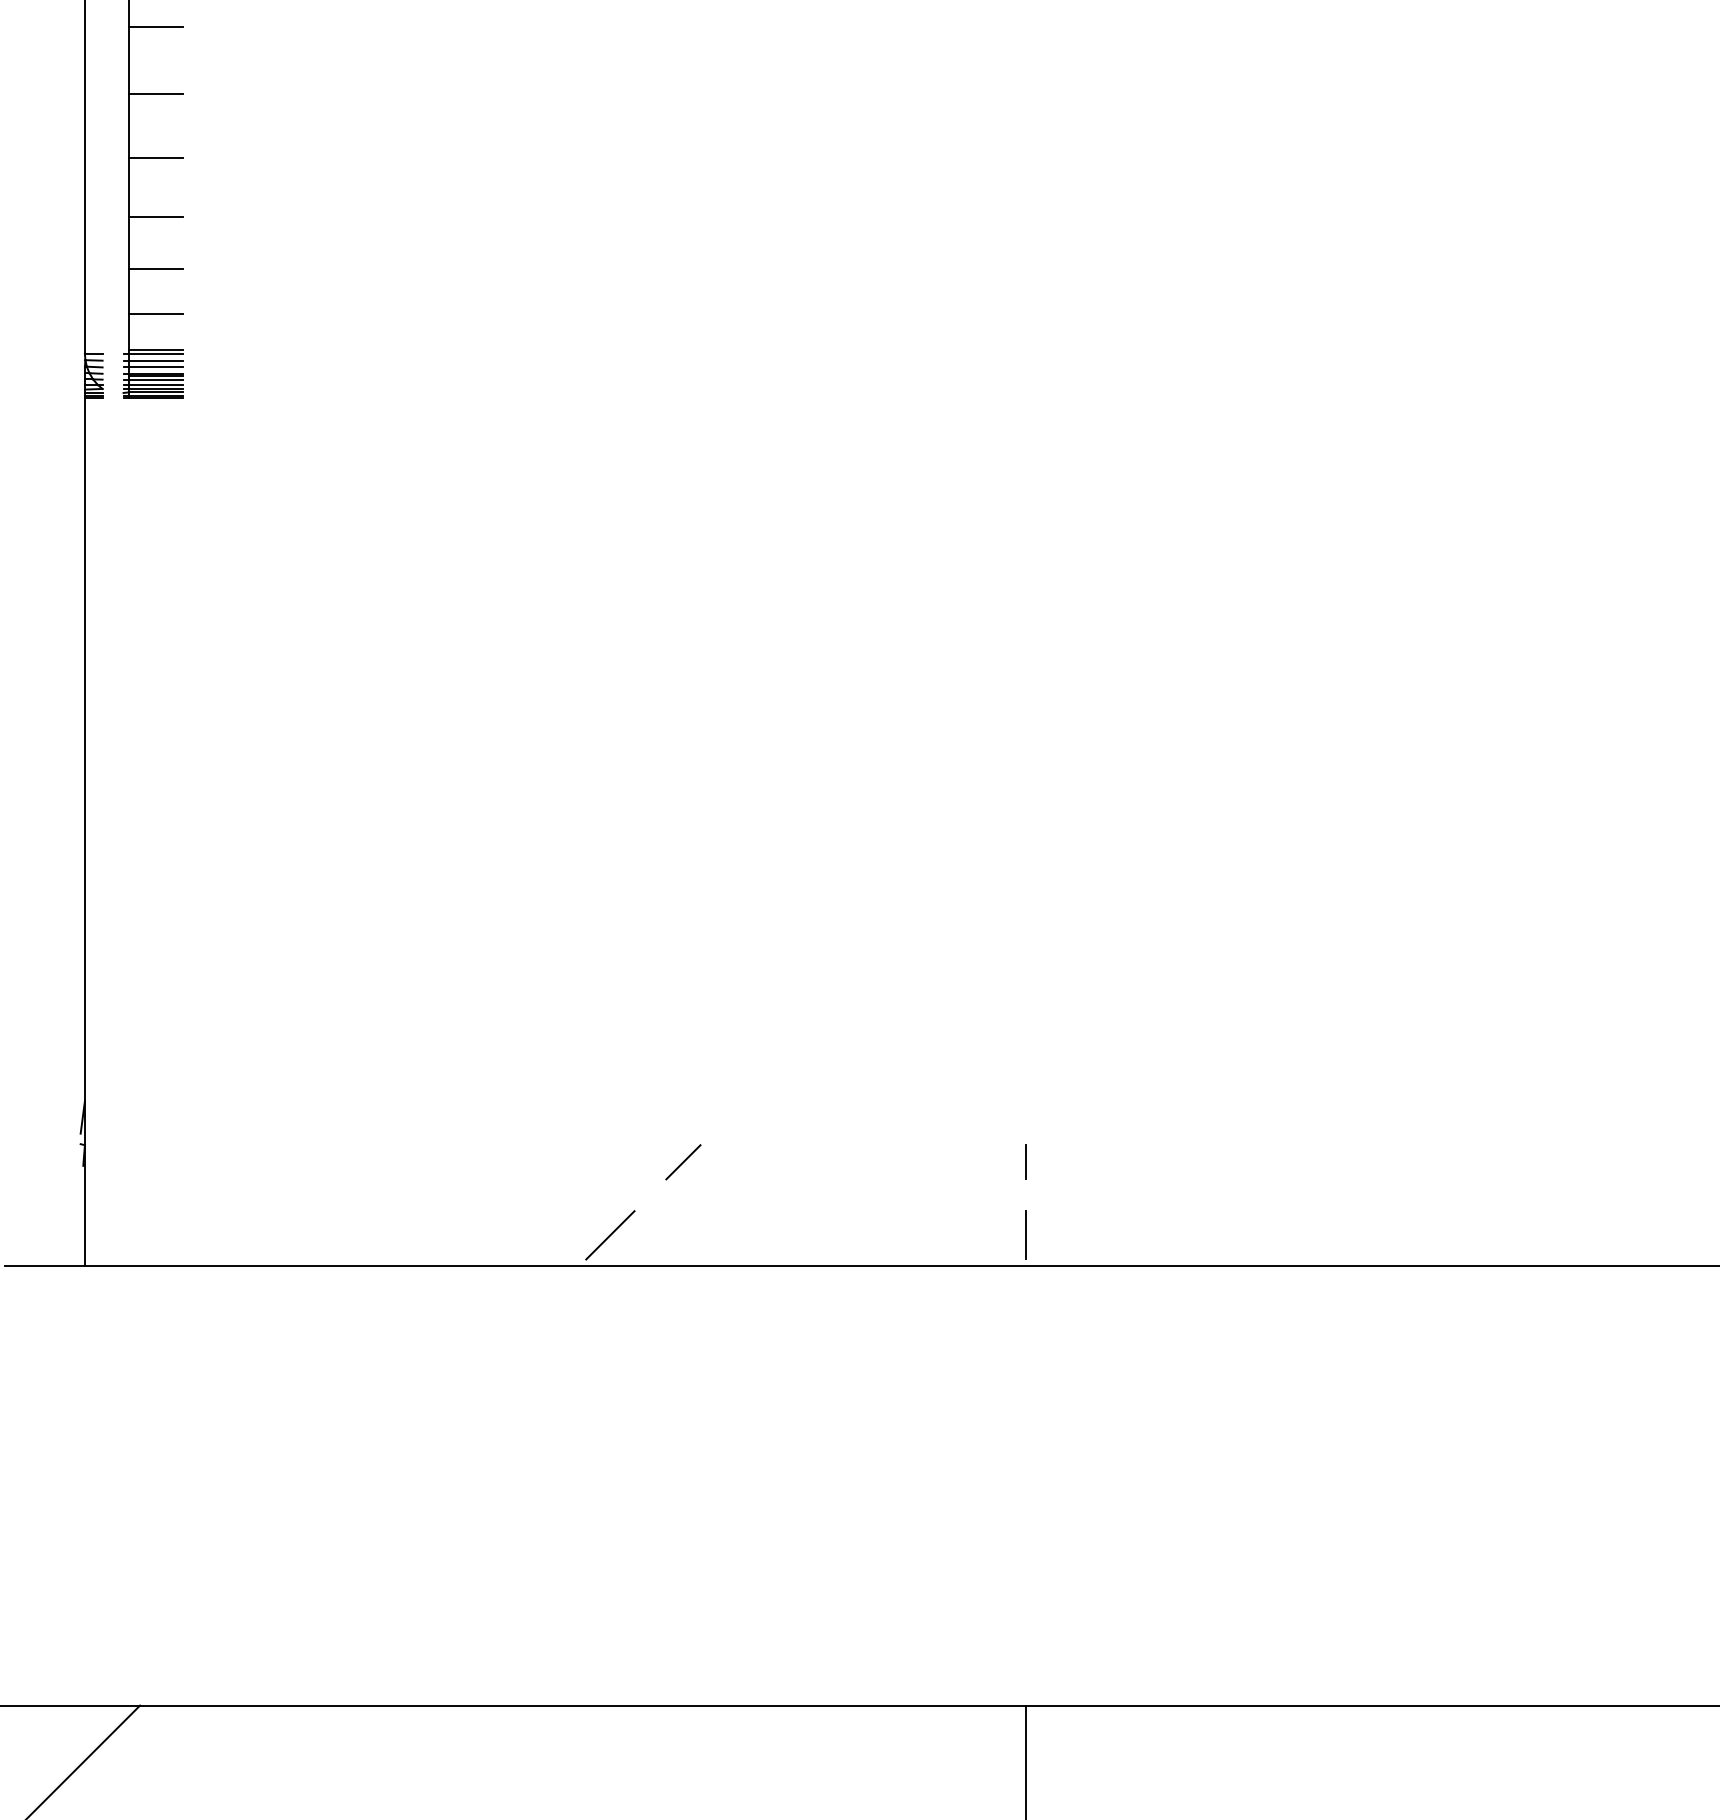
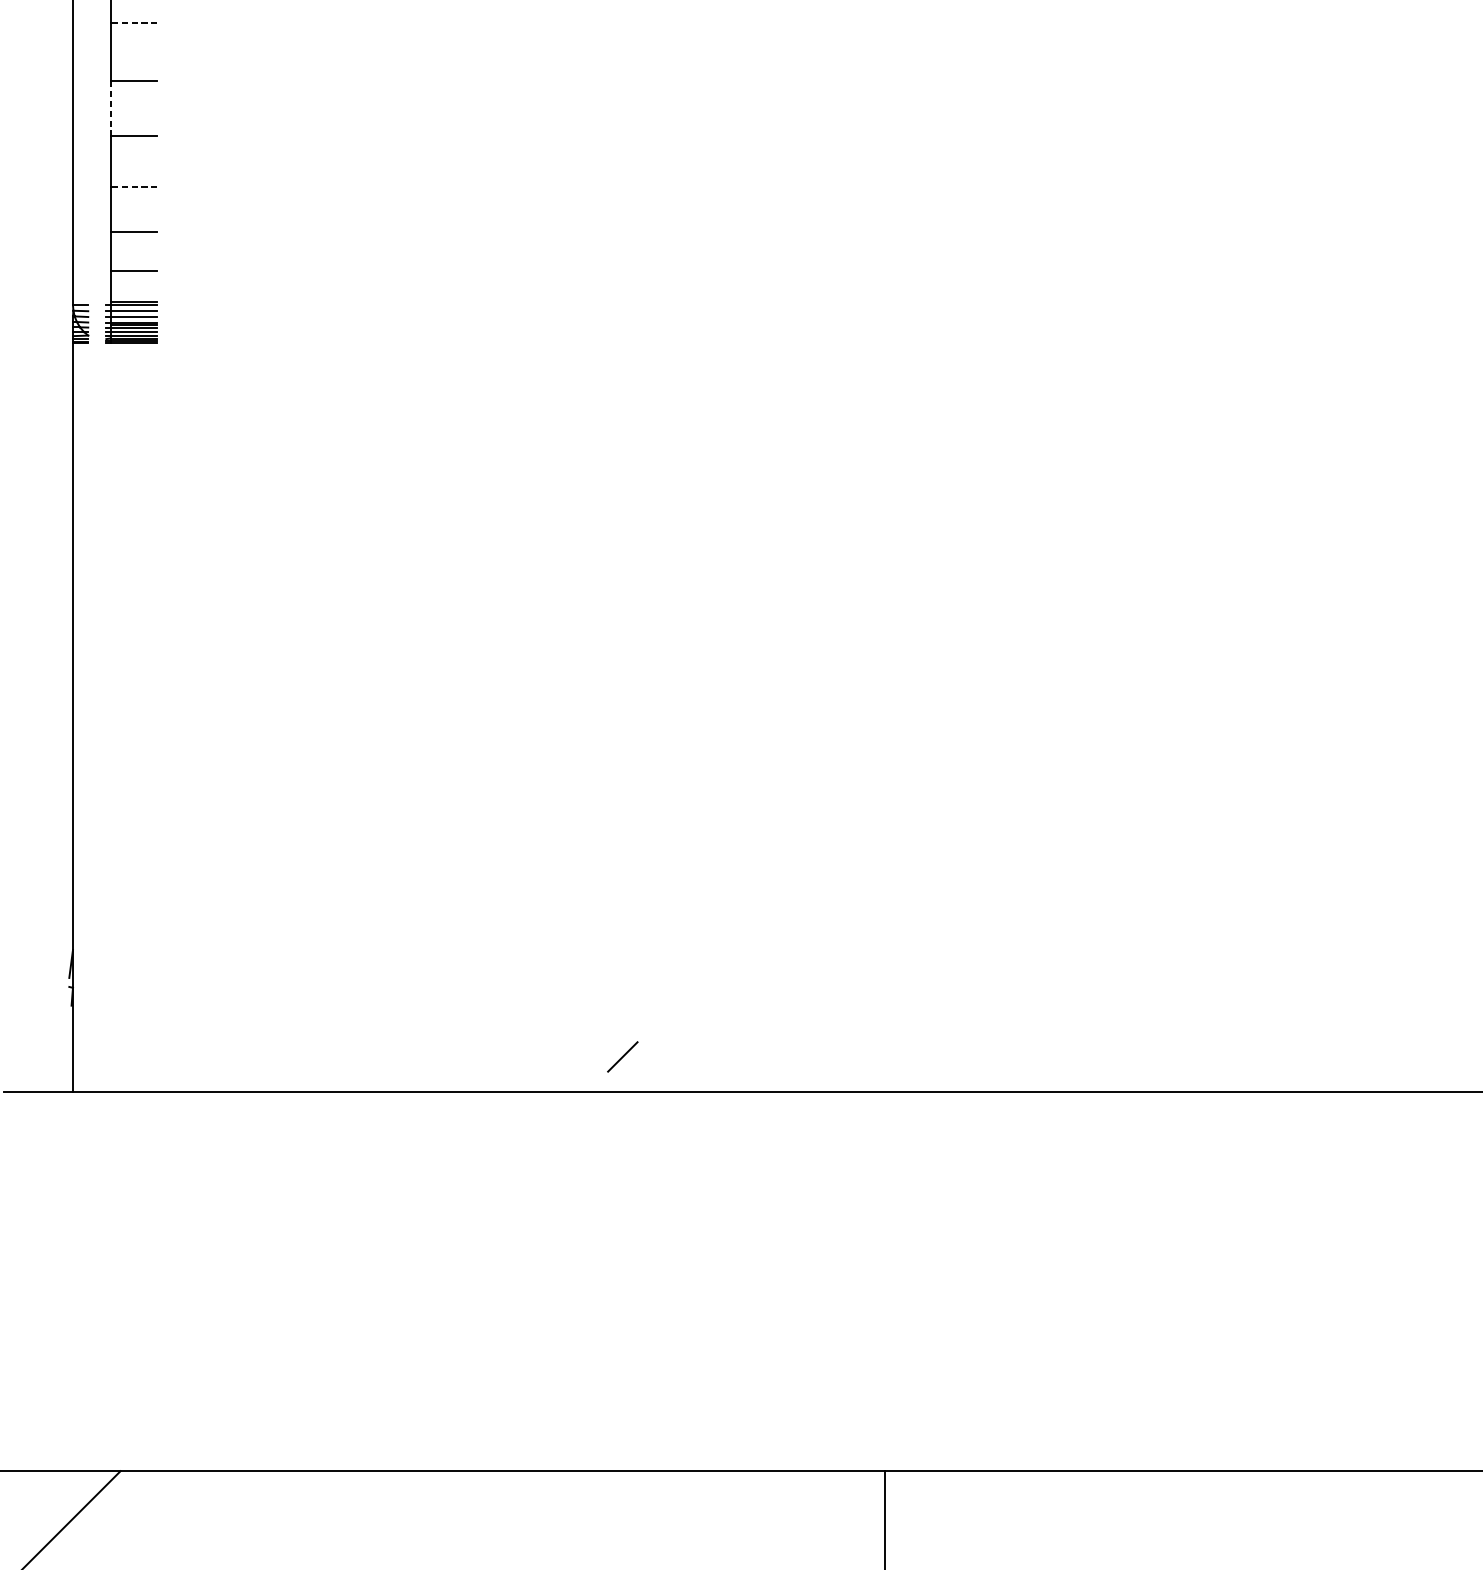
line: (155, 26) -> (133, 22), solid -> dashed
line: (128, 125) -> (110, 108), solid -> dashed
line: (155, 216) -> (133, 186), solid -> dashed
line: (683, 1162) -> (622, 1057), moved
line: (1025, 1162) -> (884, 1002), removed
line: (610, 1235) -> (526, 1065), removed
line: (1025, 1235) -> (884, 1065), removed

